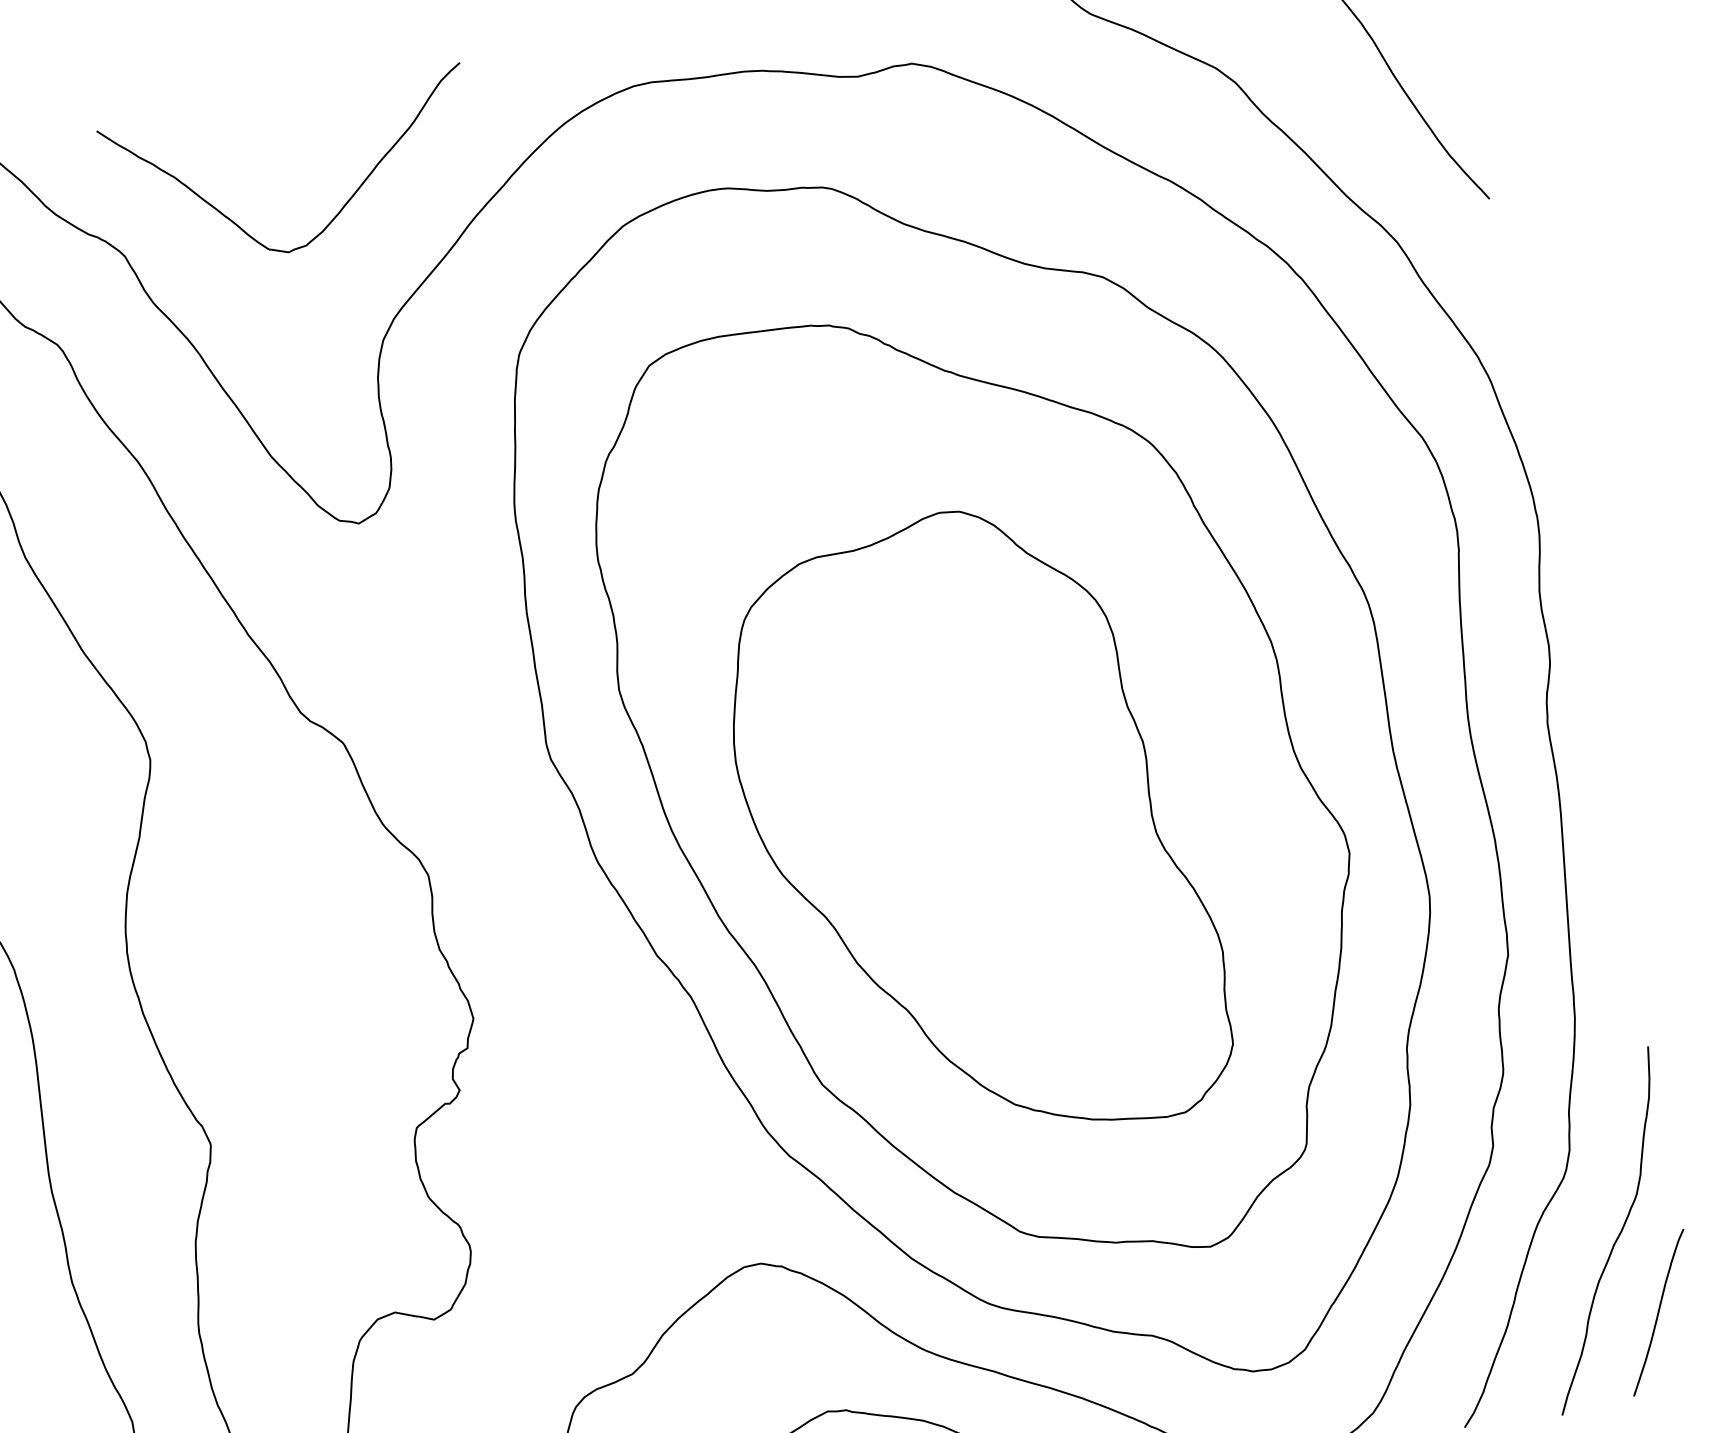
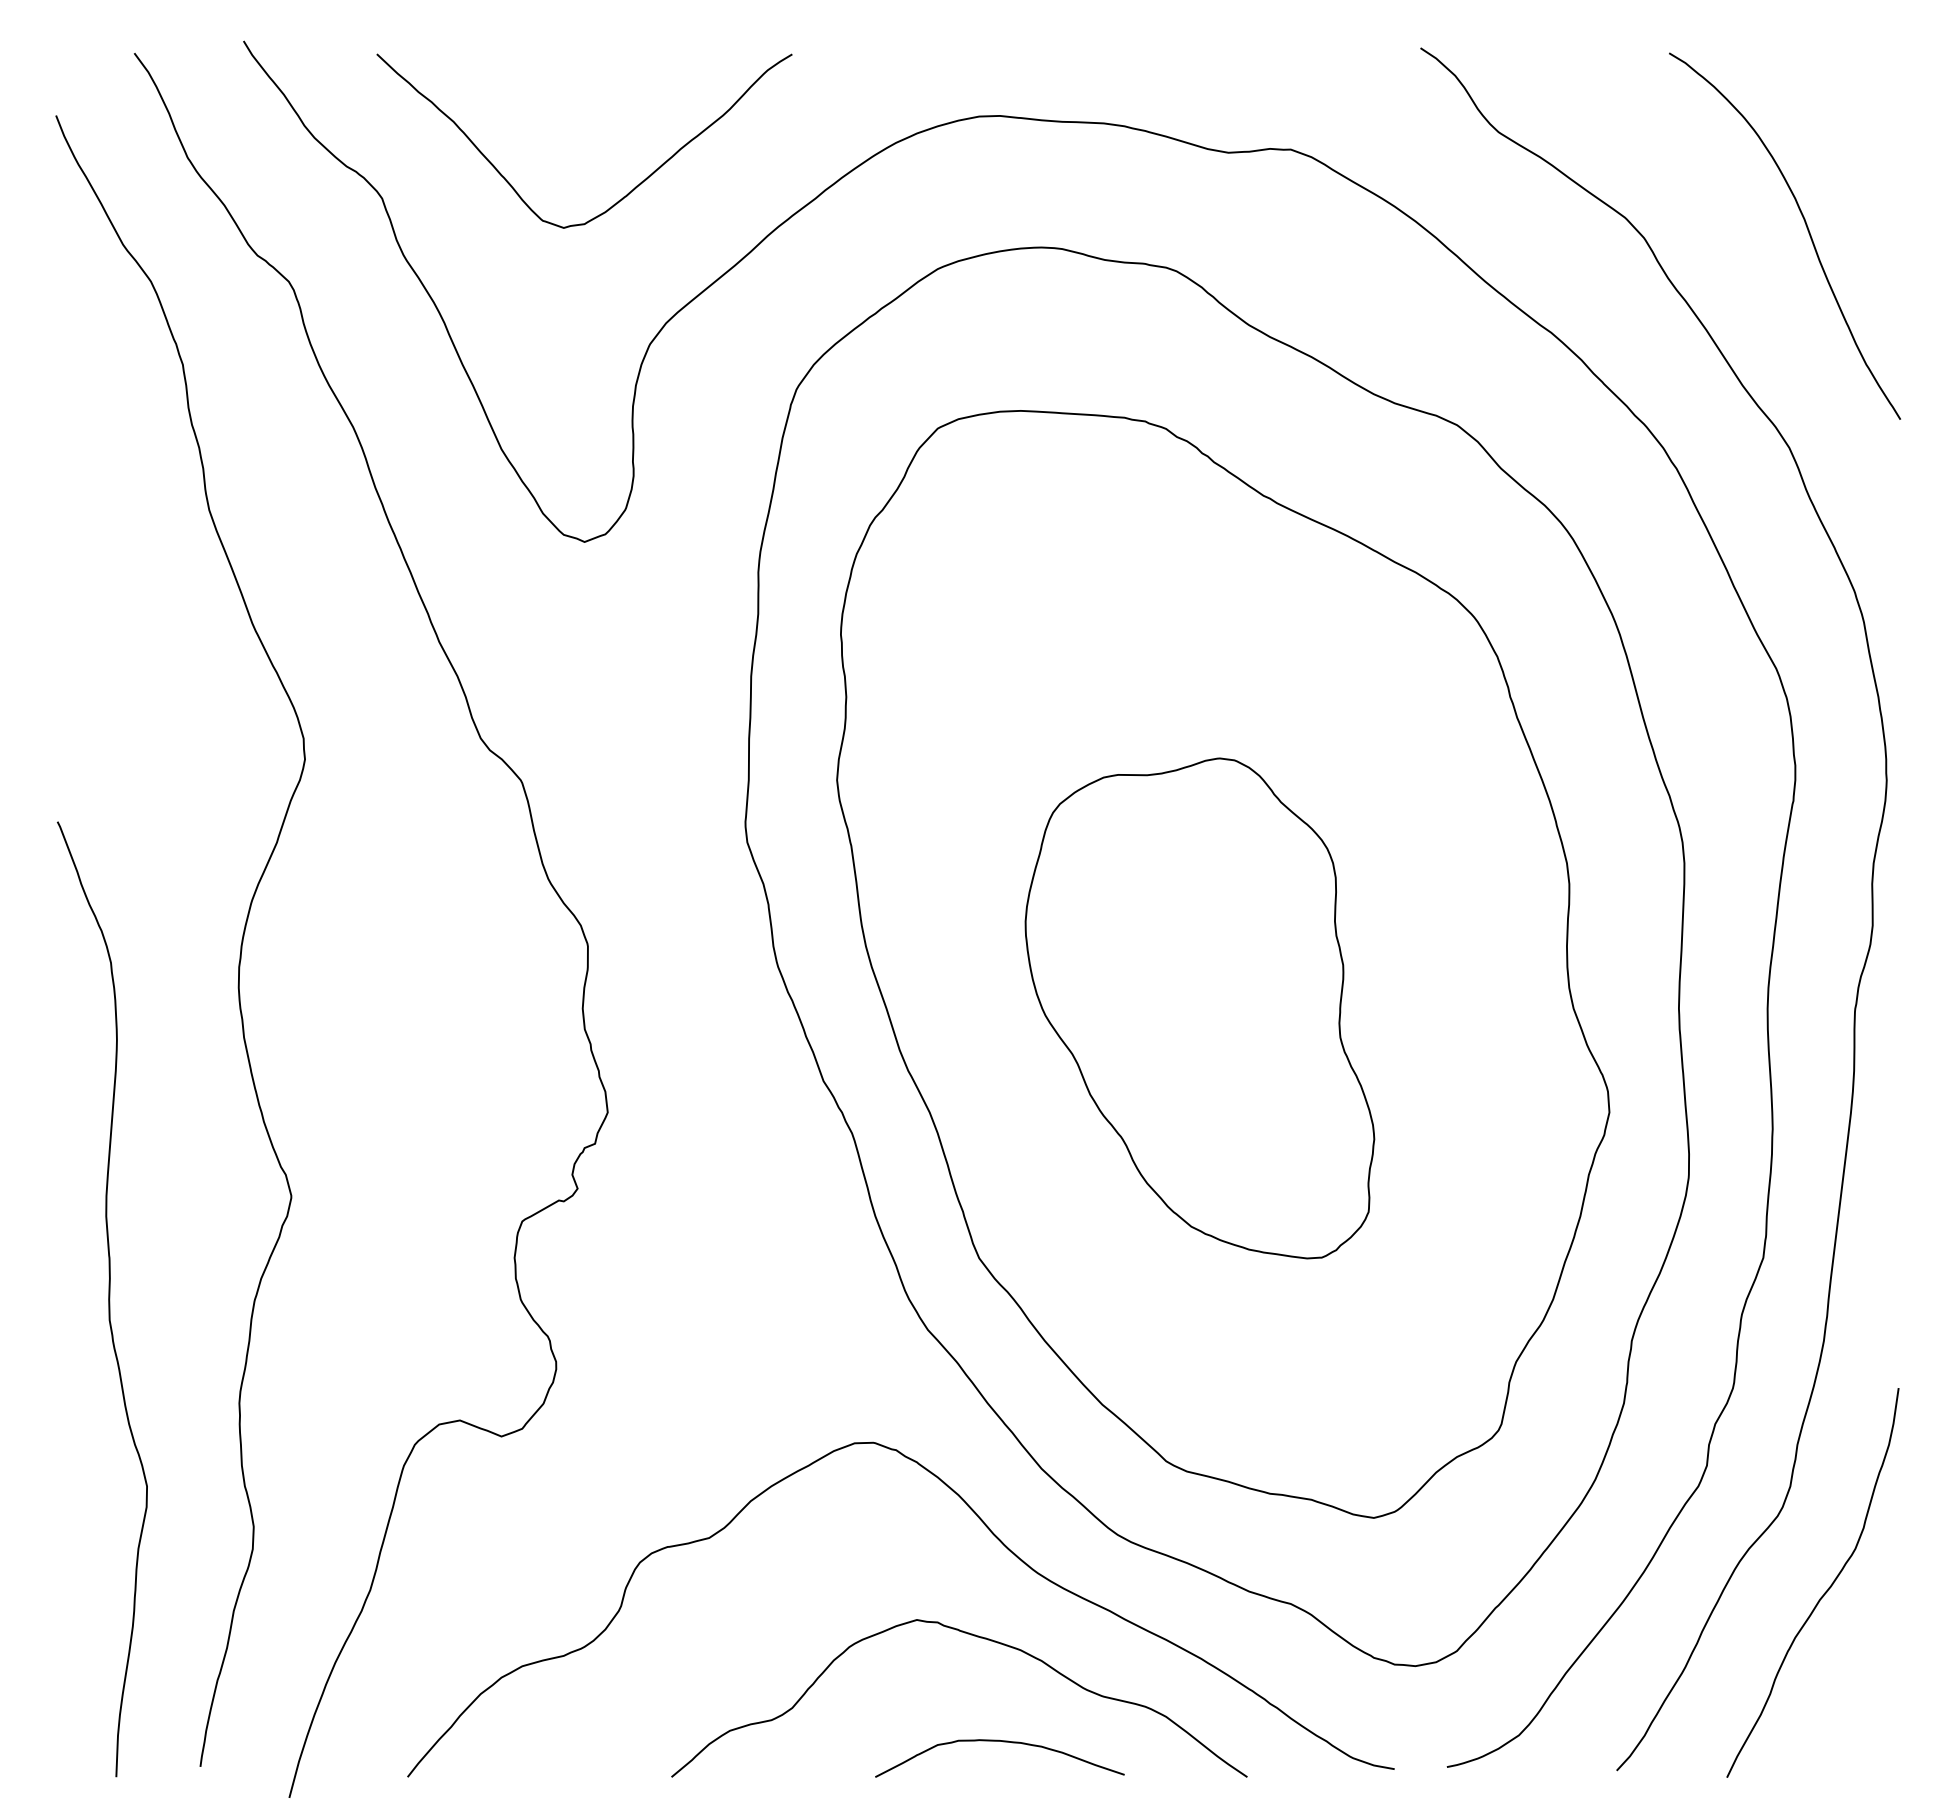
part: (973, 829) -> (1199, 1008), size x0.7
curve: (1658, 1312) -> (1854, 1683), removed

